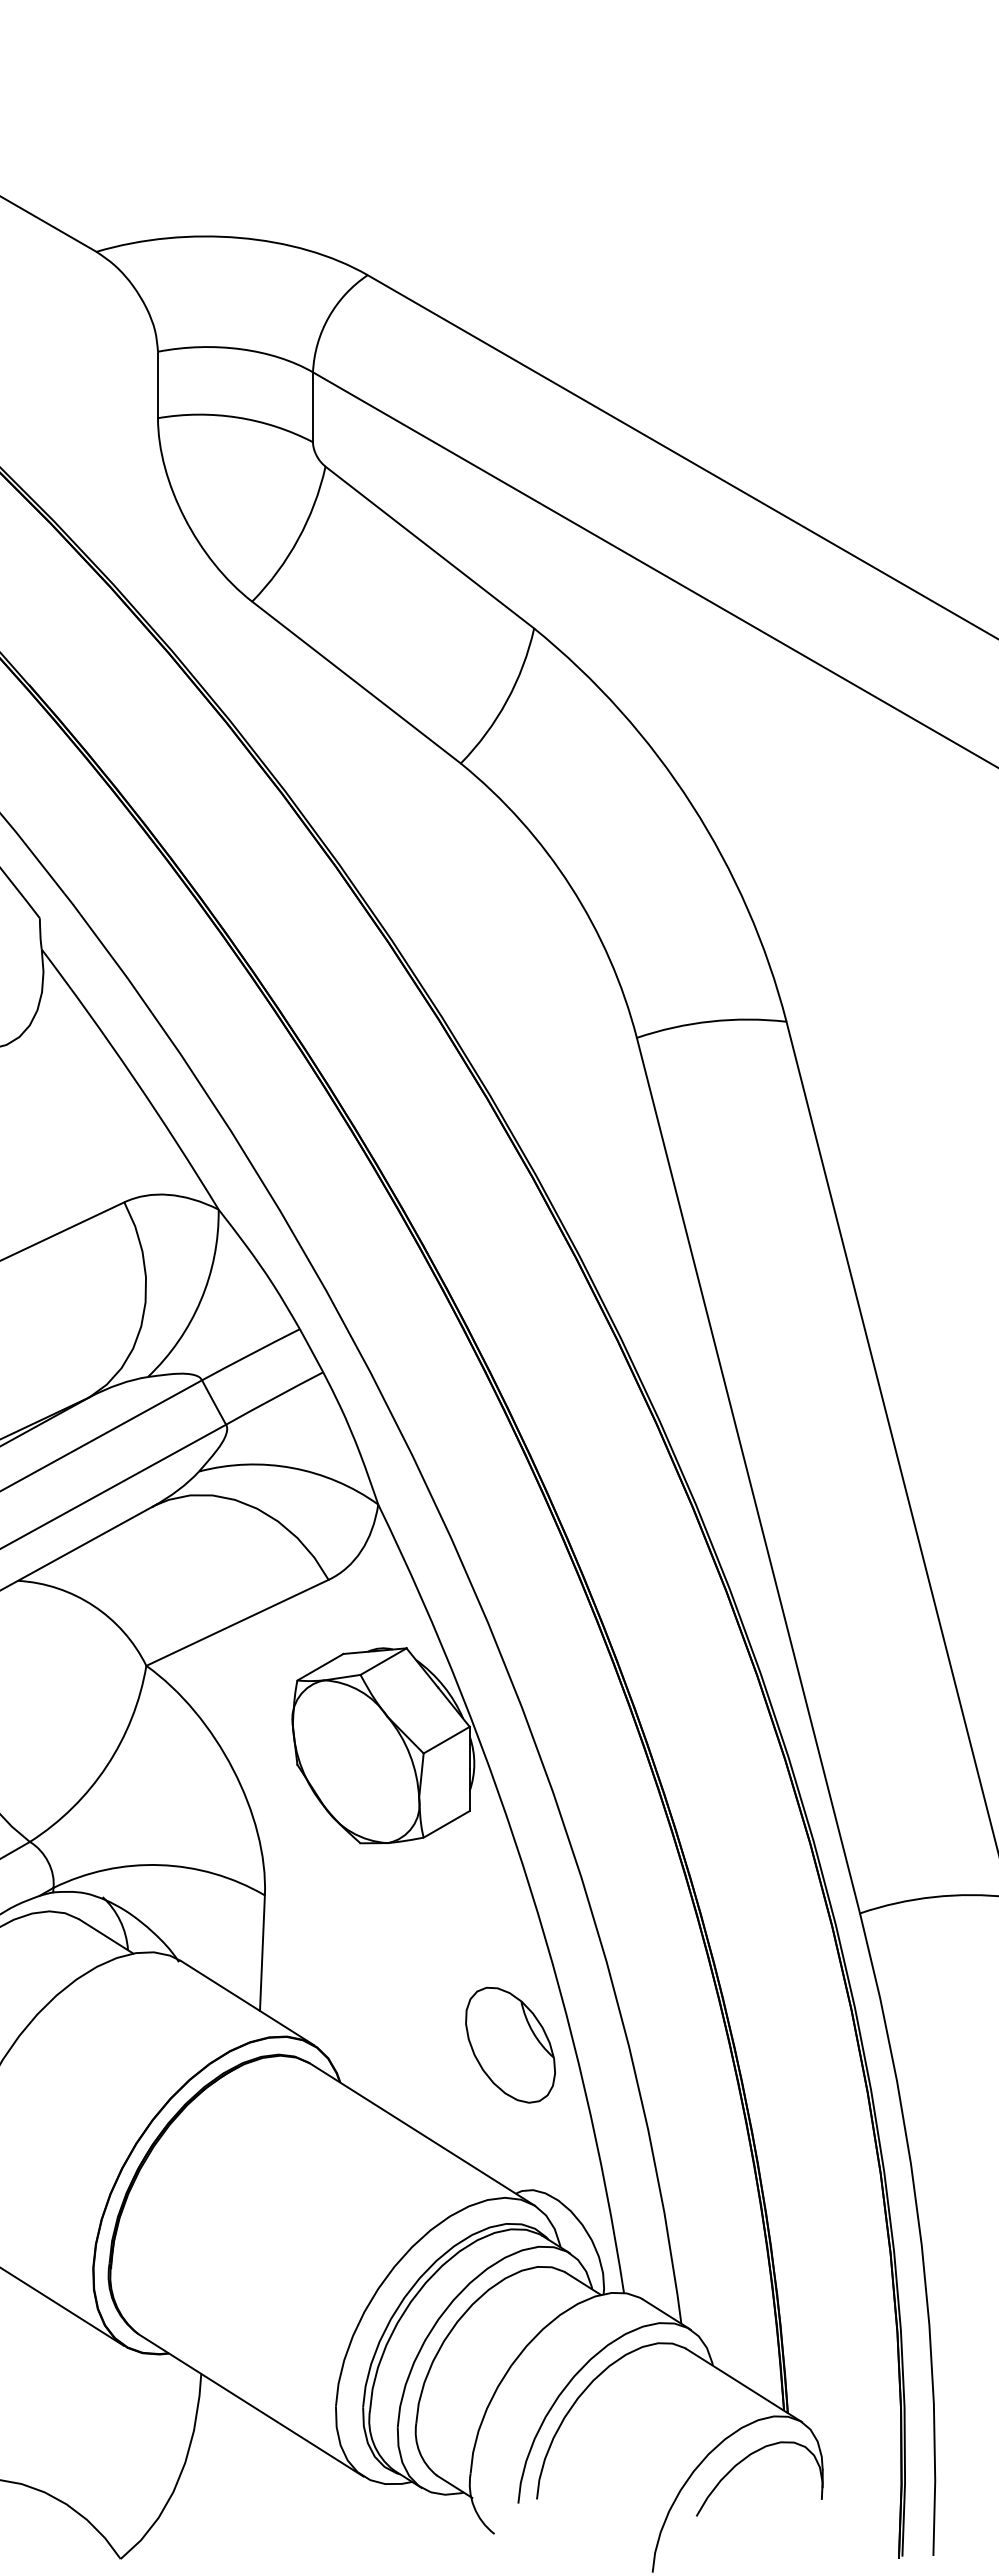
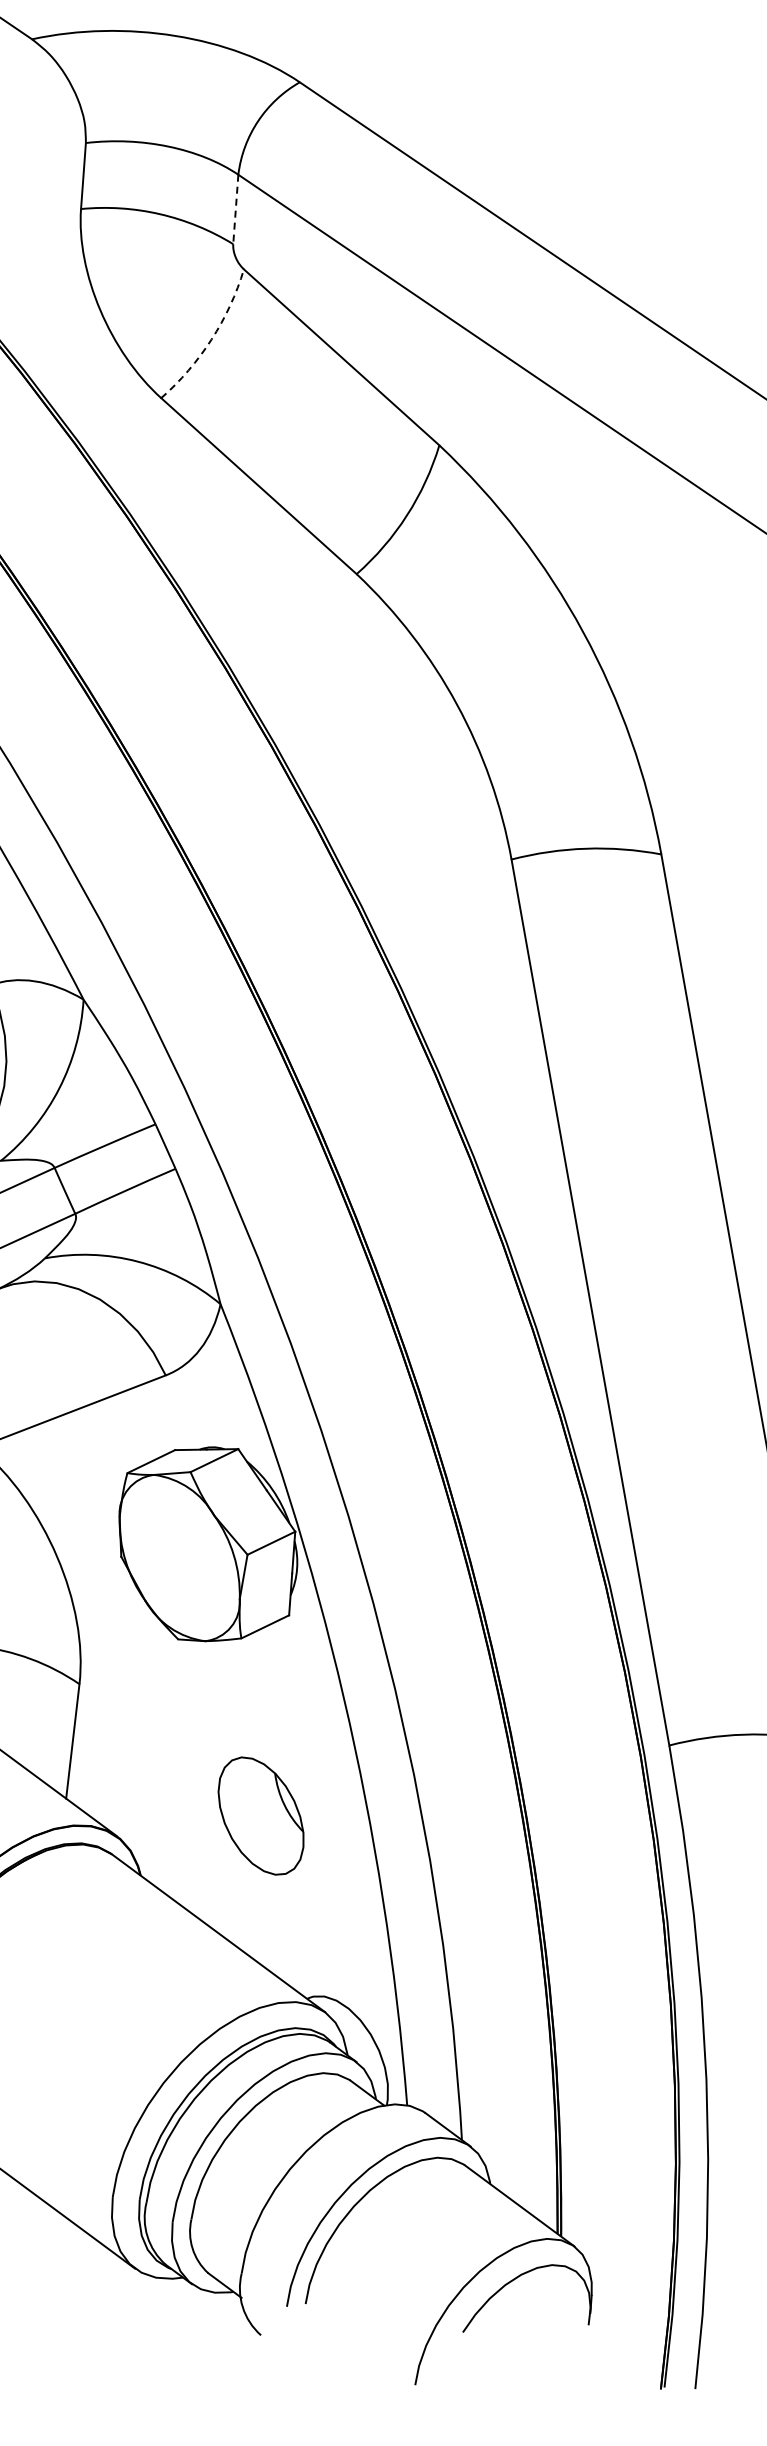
line: (313, 407) -> (236, 209), solid -> dashed
arc: (298, 539) -> (211, 339), solid -> dashed
part: (510, 2044) -> (261, 1815), moved

